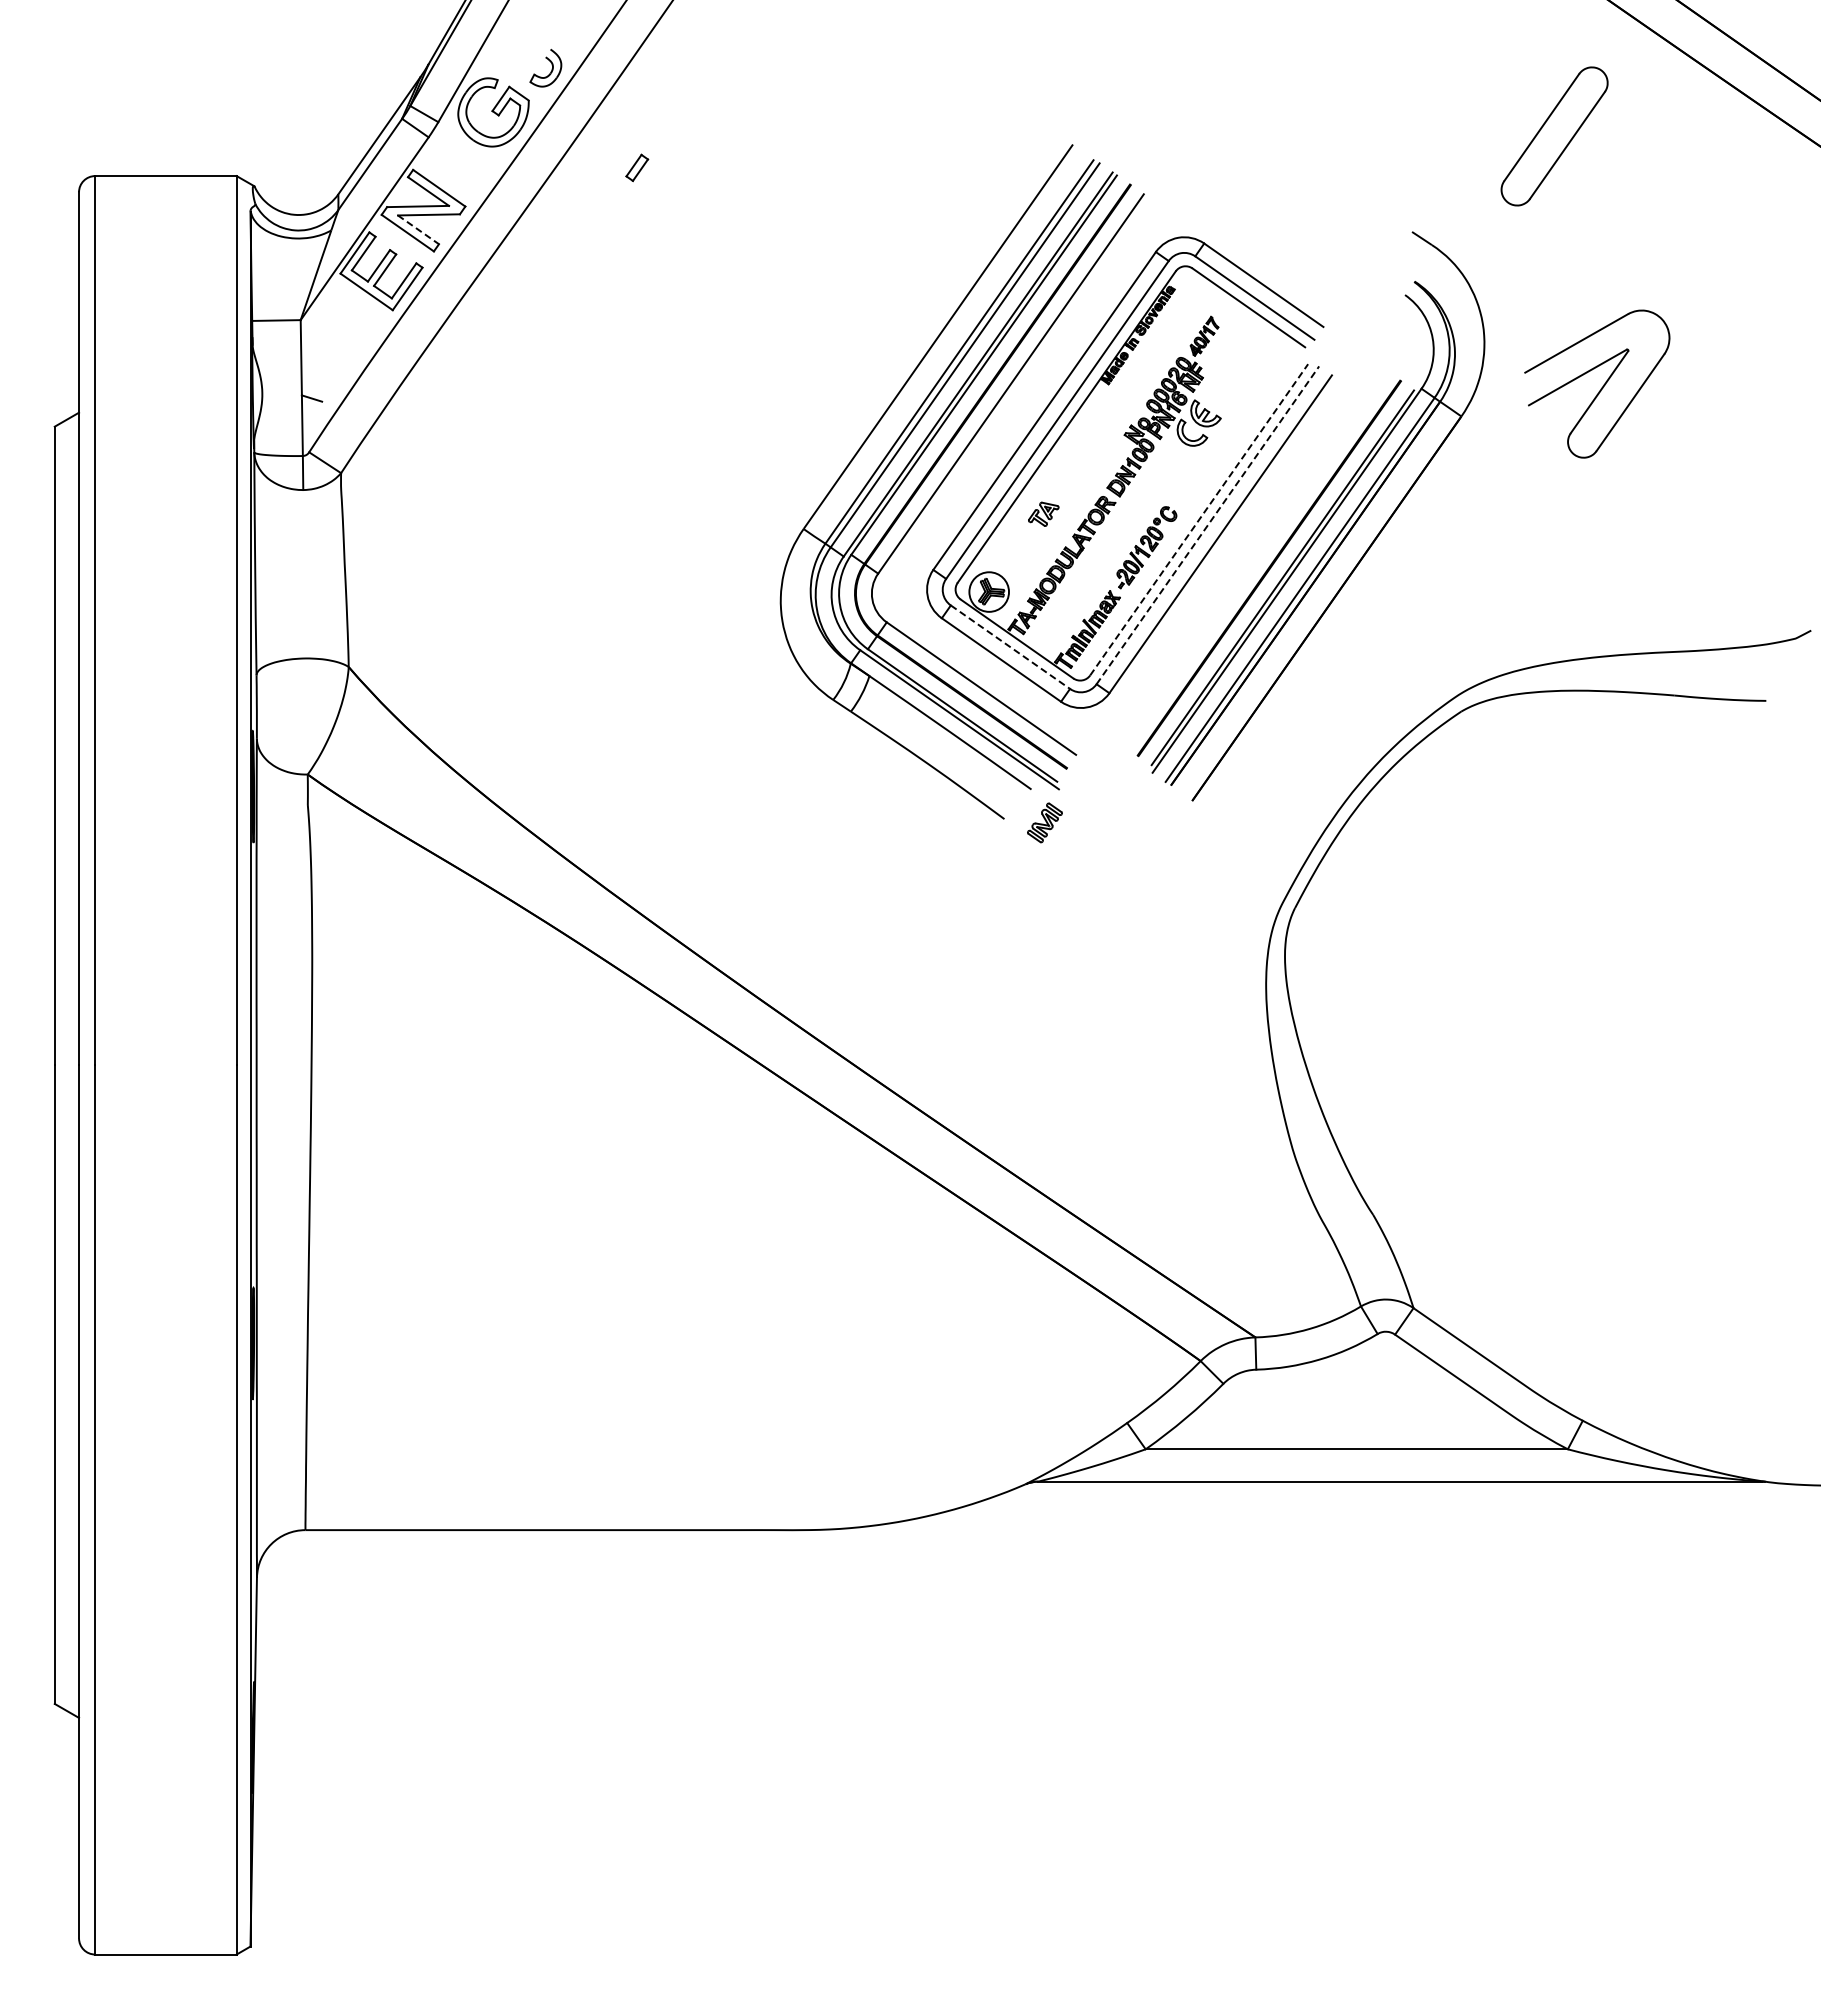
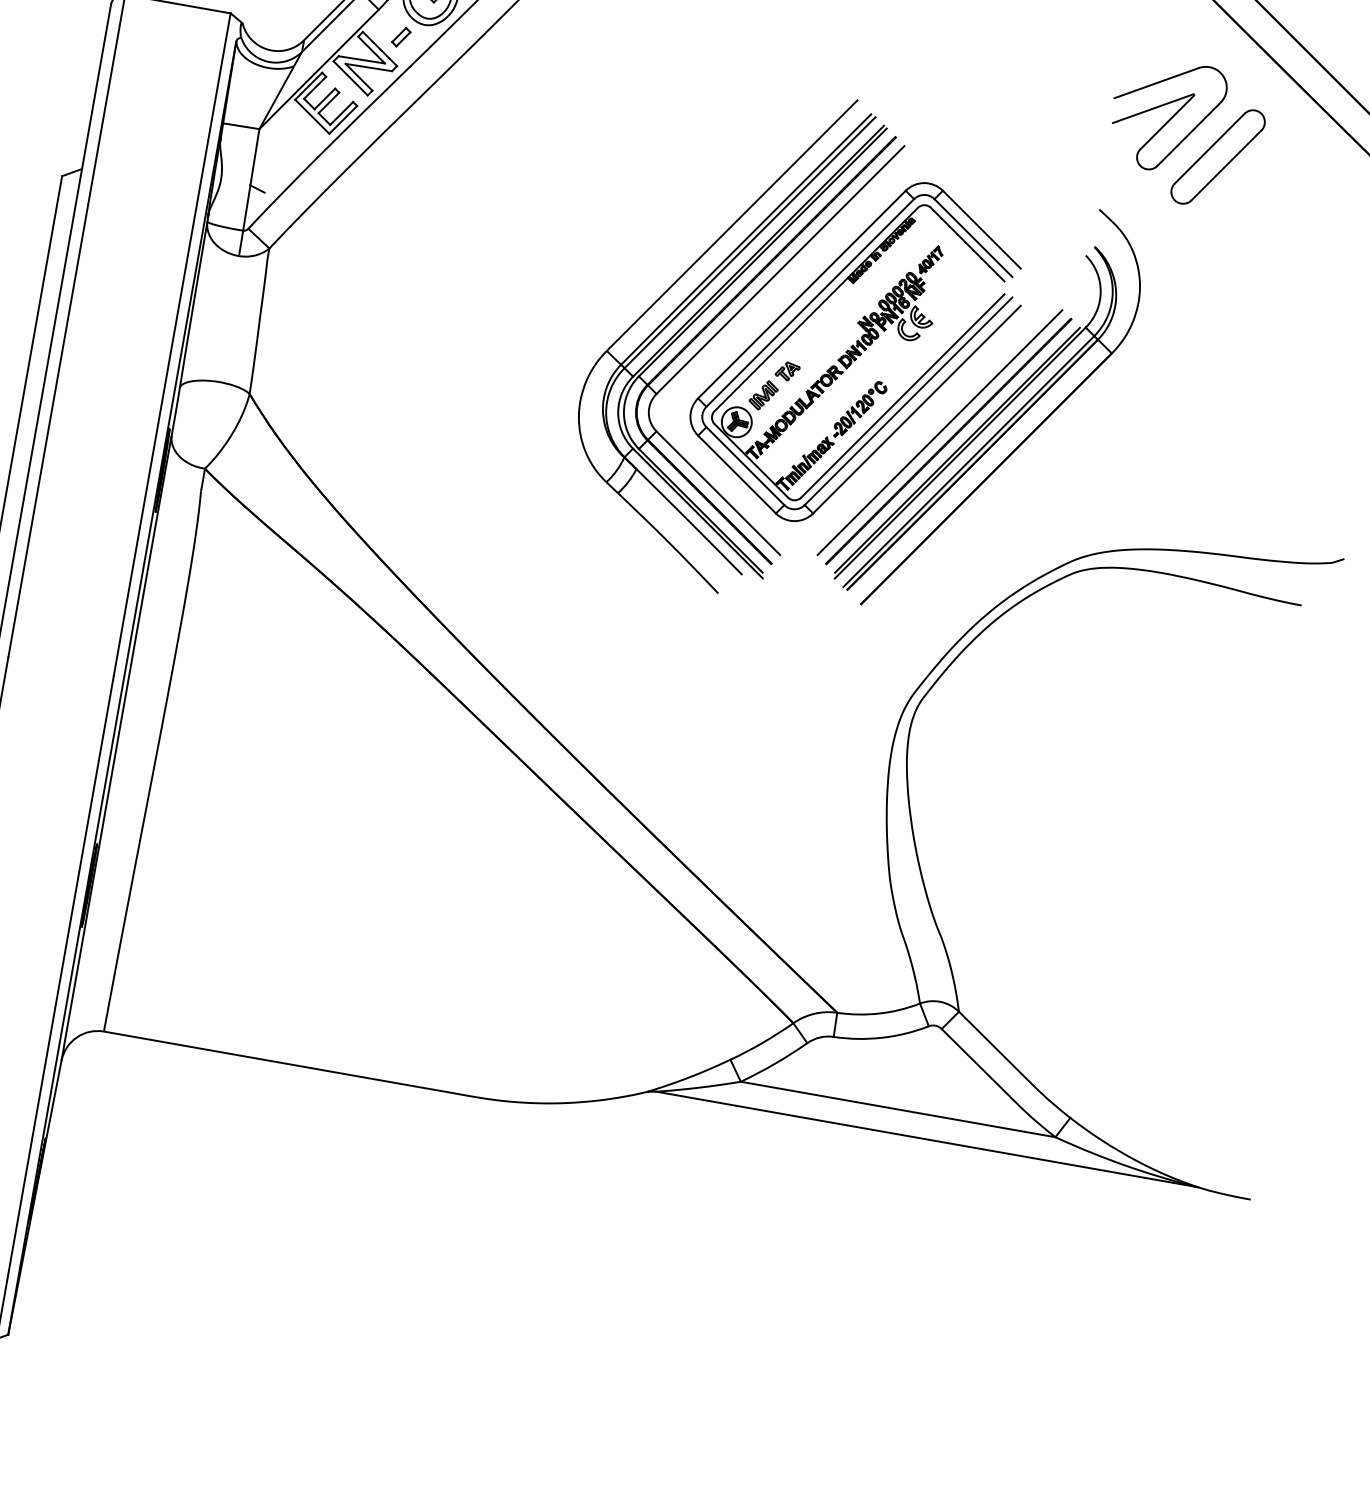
part: (637, 167) -> (401, 36), moved
line: (418, 230) -> (358, 77), dashed -> solid
part: (1597, 383) -> (1166, 115), moved
line: (1199, 519) -> (903, 395), dashed -> solid
line: (1208, 524) -> (909, 400), dashed -> solid
line: (1255, 558) -> (939, 432), added
line: (1010, 647) -> (745, 466), dashed -> solid
part: (1044, 822) -> (763, 395), moved

